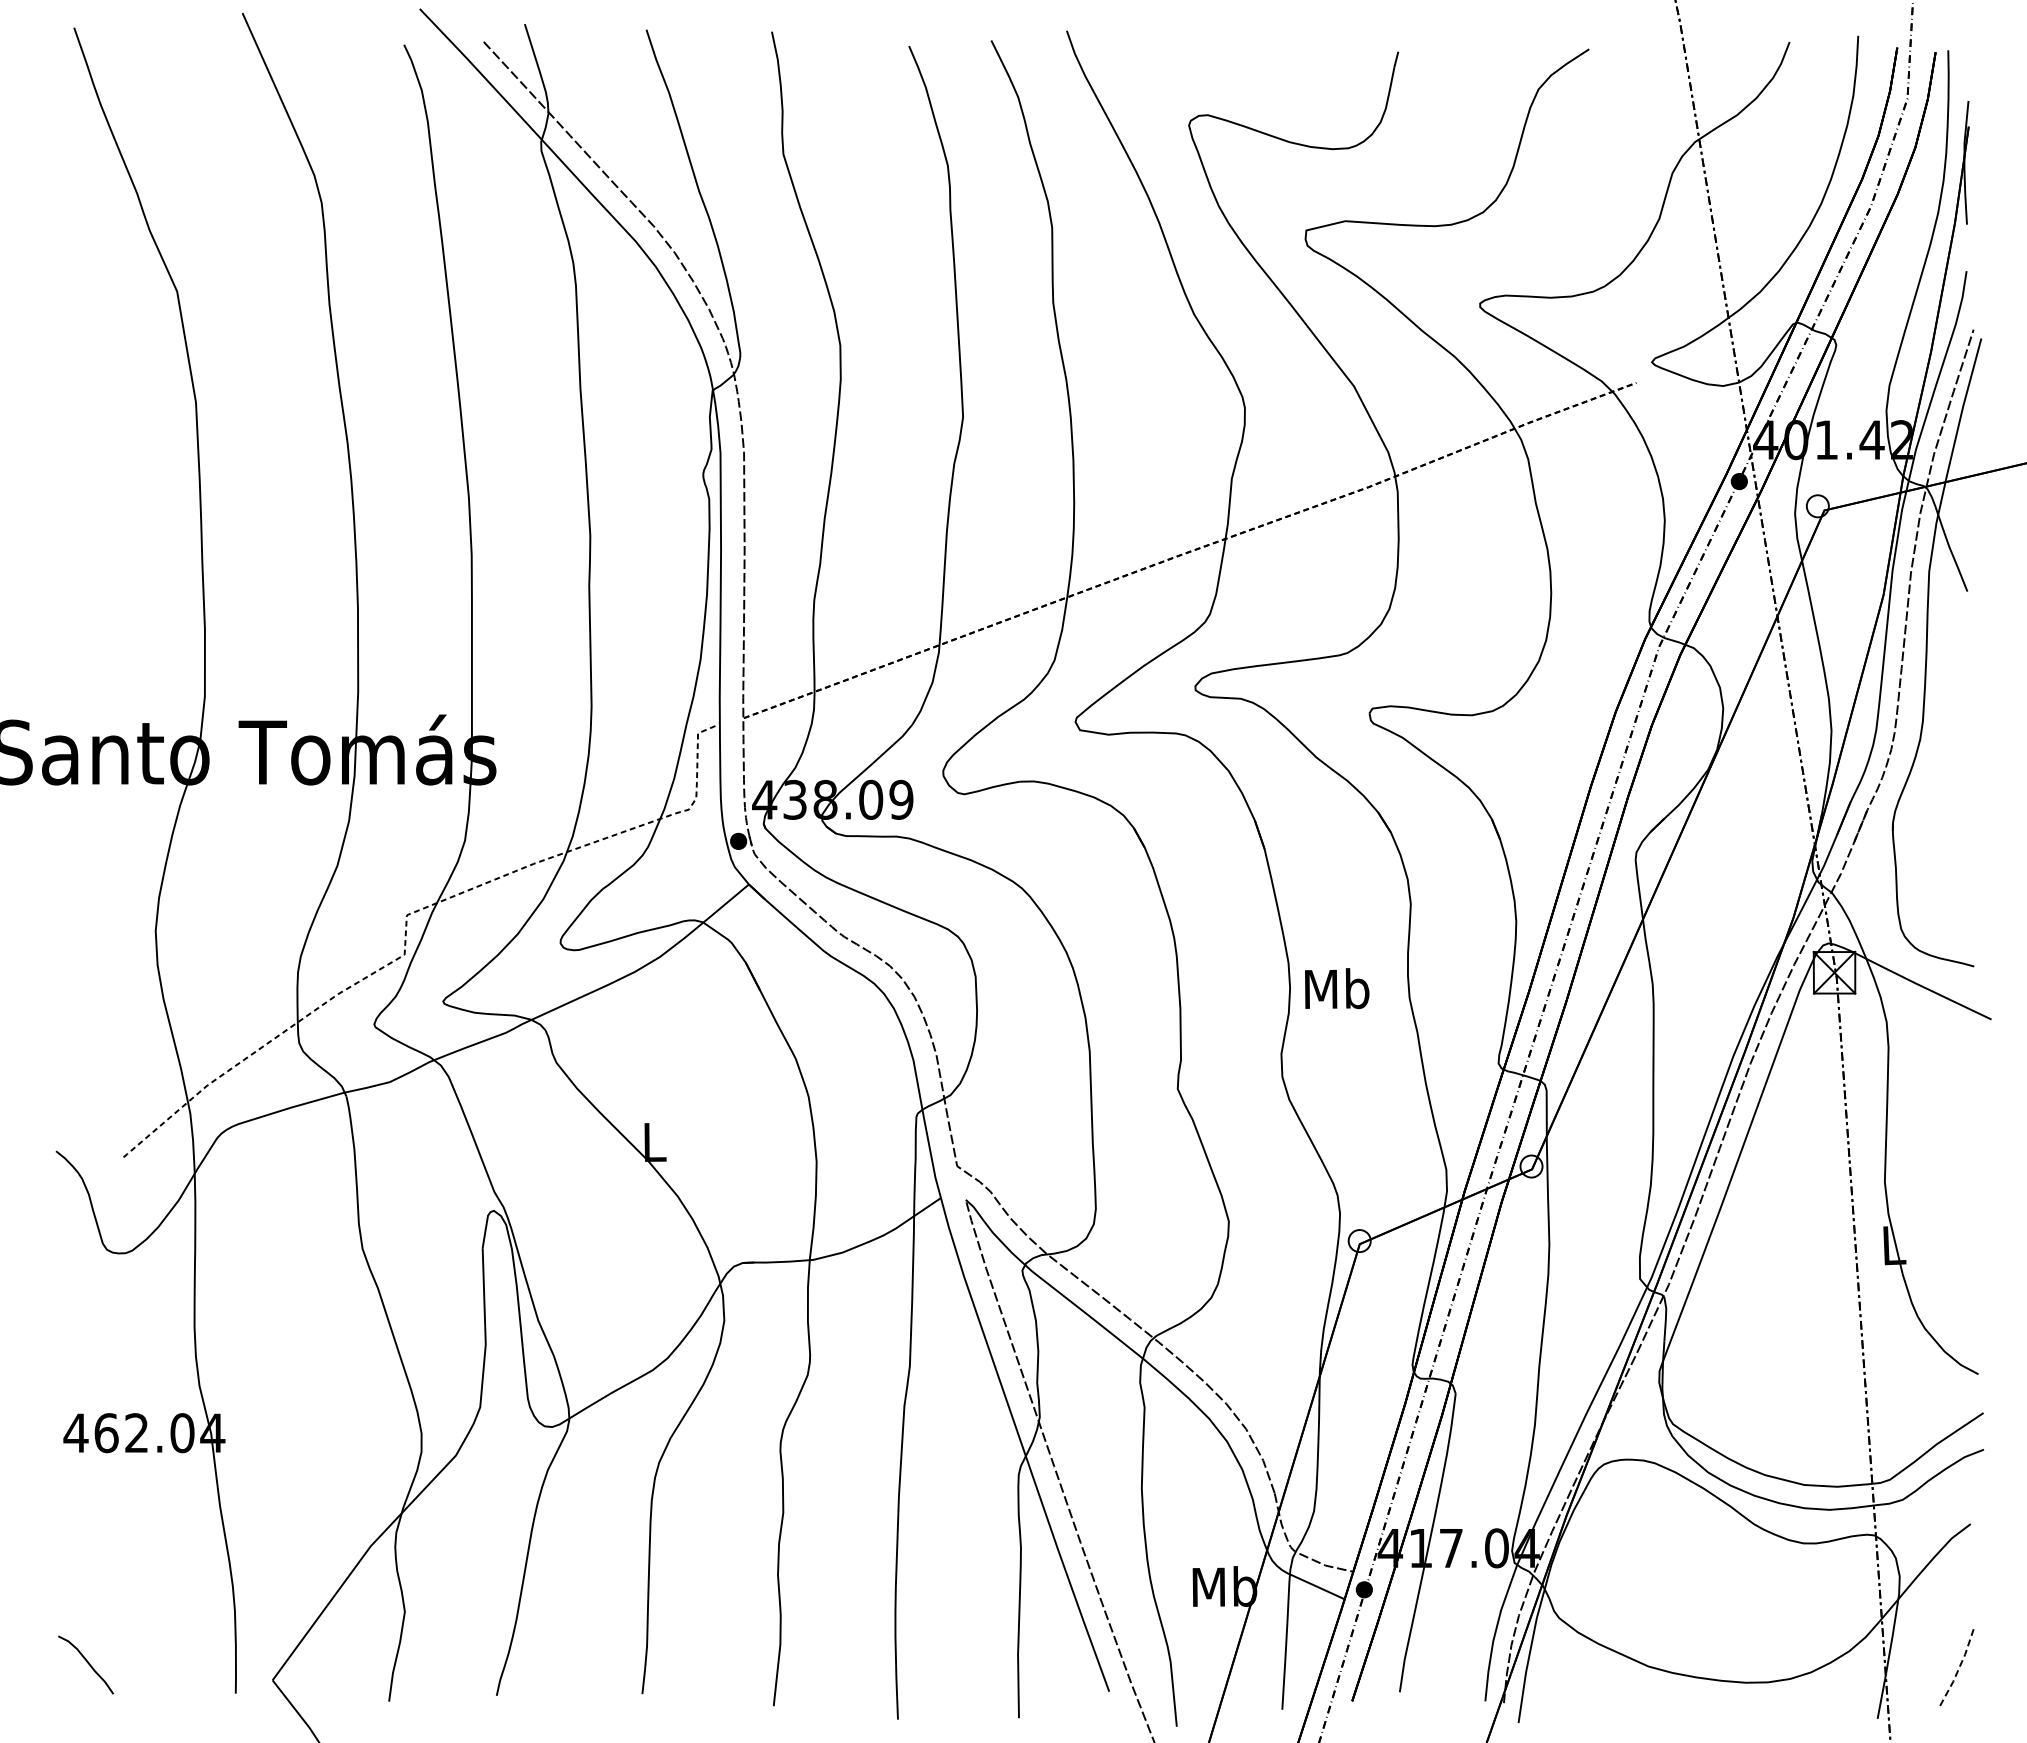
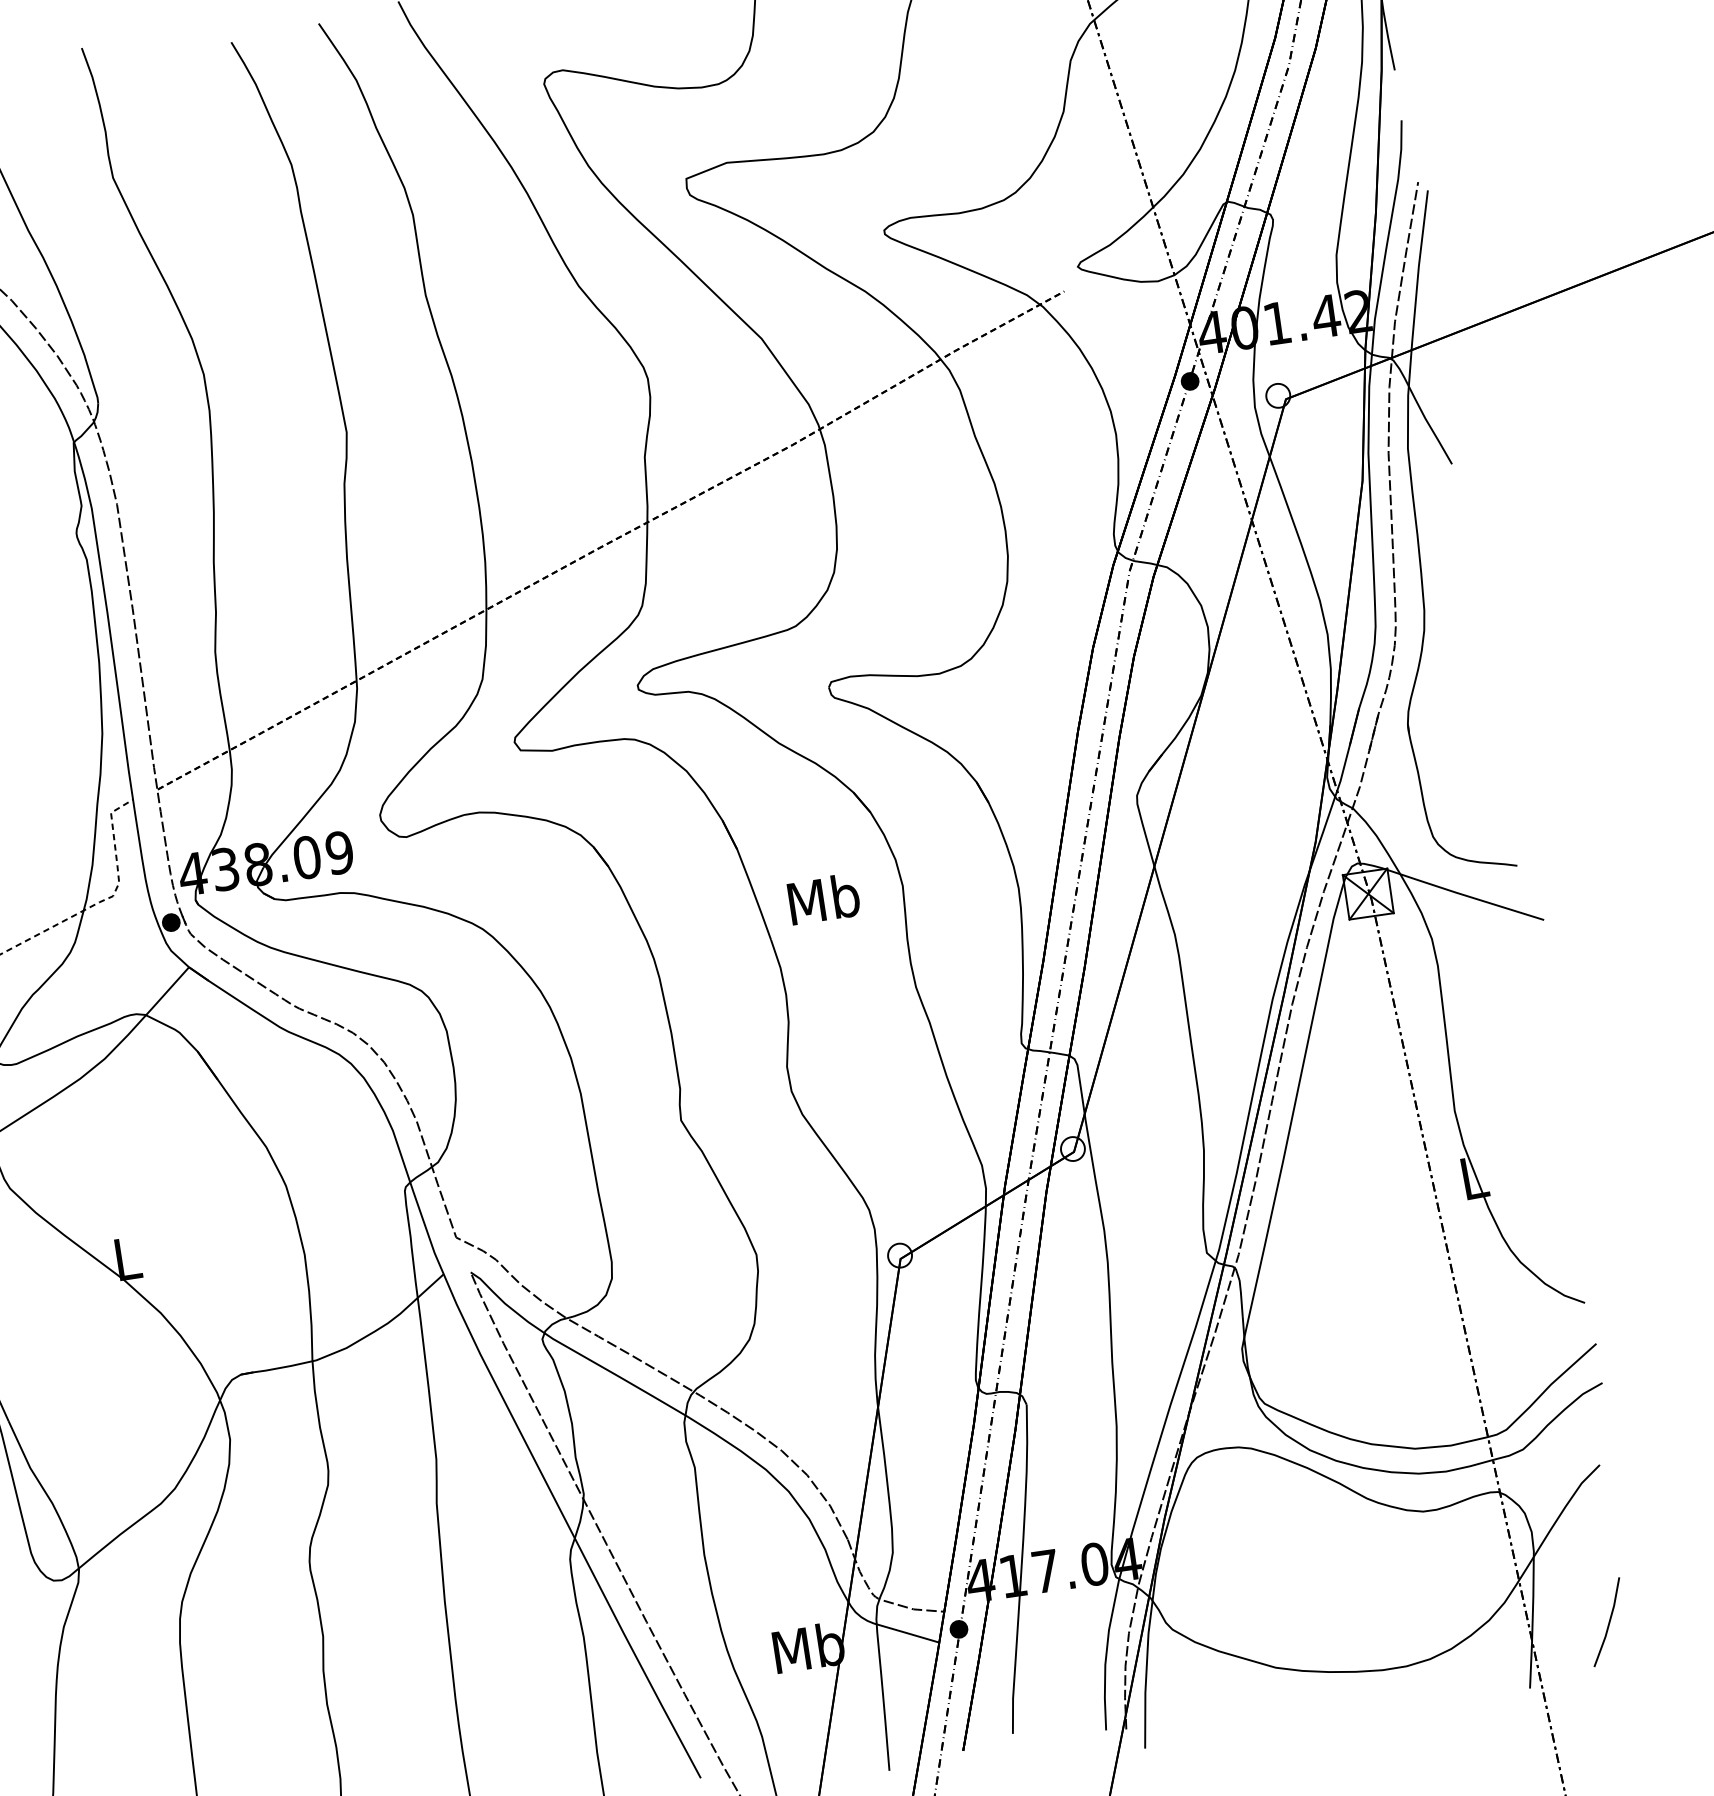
text: (1337, 988) -> (824, 898), moved
line: (1958, 1669) -> (1609, 1623), dashed -> solid

